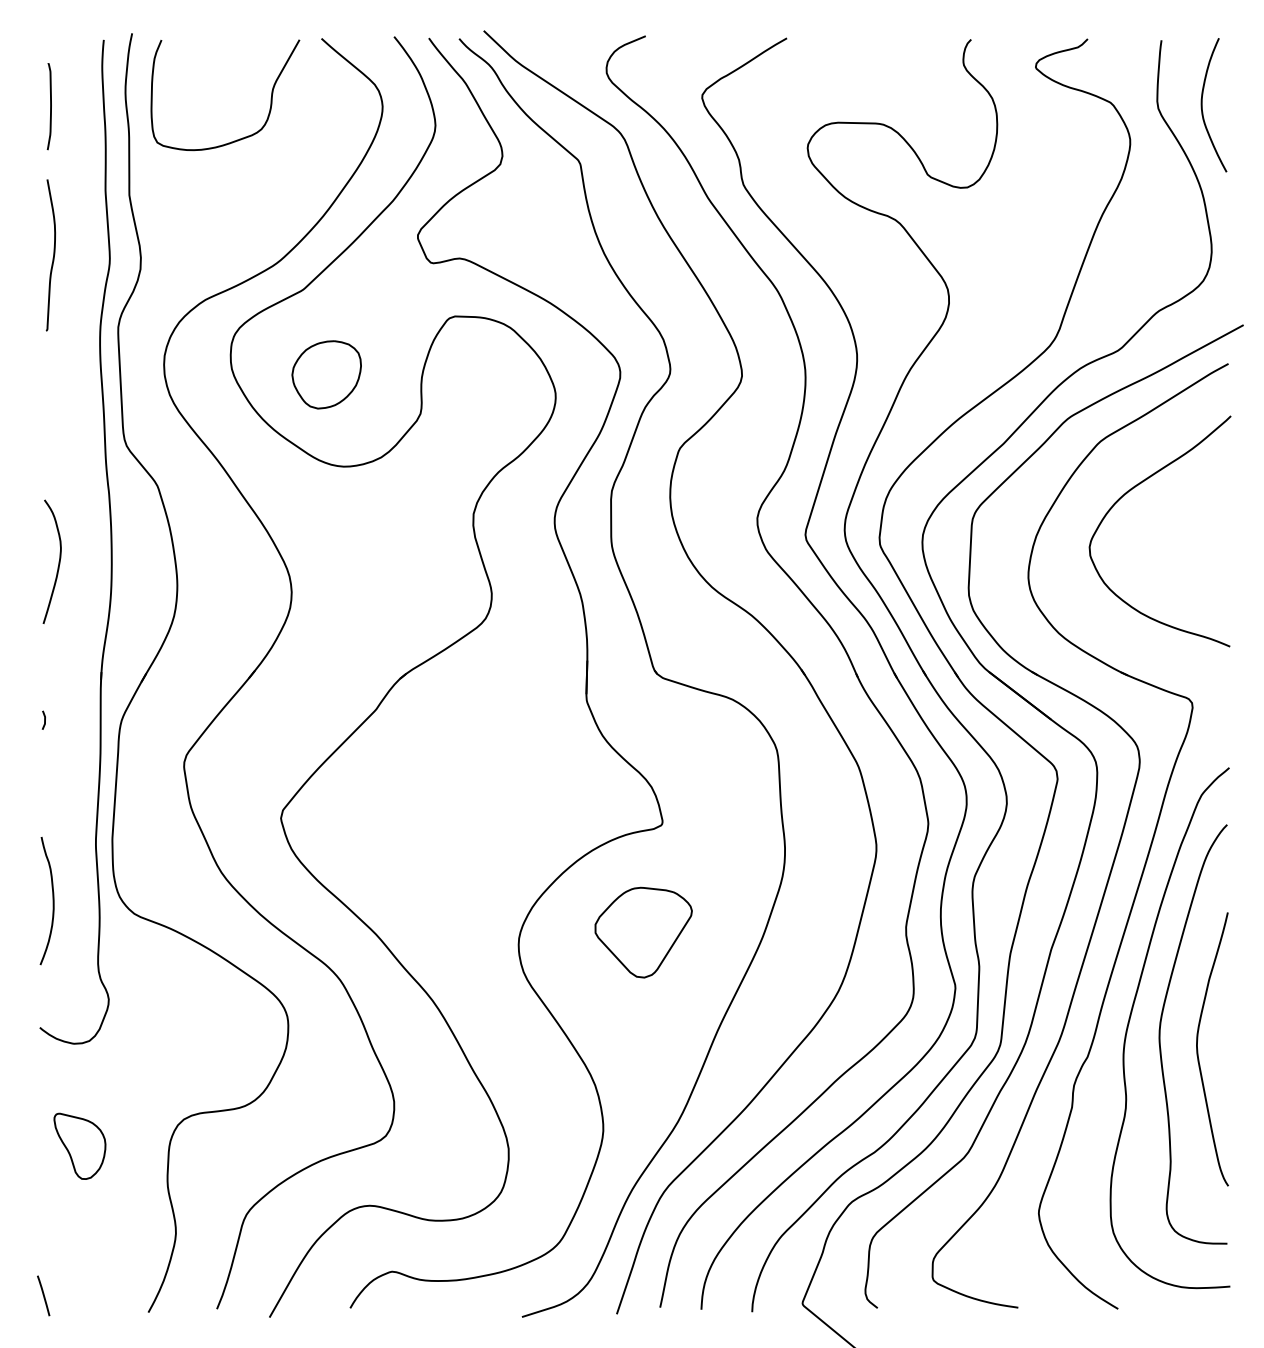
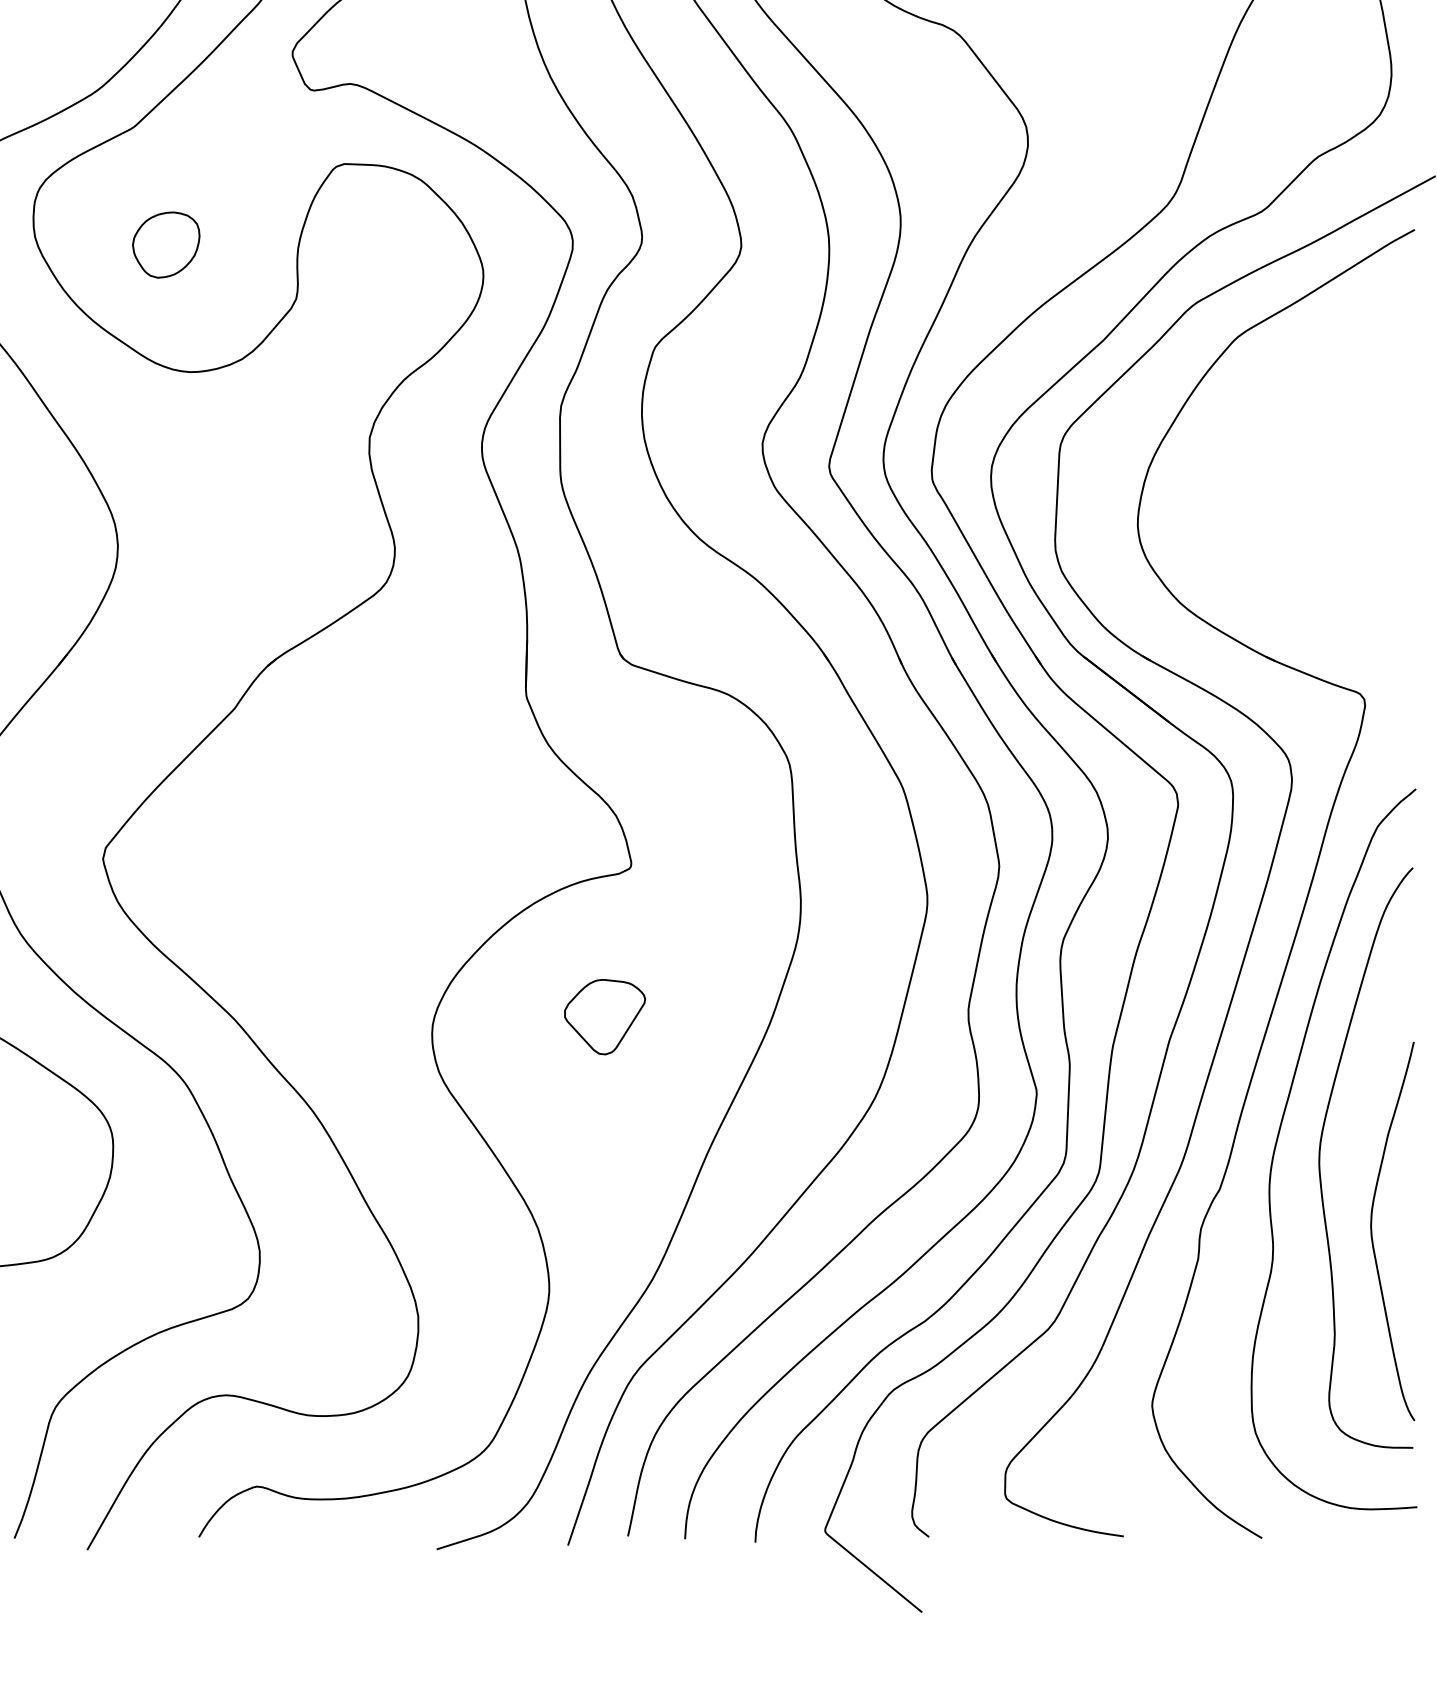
part: (326, 374) -> (166, 244), size x0.7
curve: (1130, 491) -> (1279, 406), removed
part: (643, 932) -> (604, 1017), size x0.6
curve: (1198, 1049) -> (1373, 1231), moved

